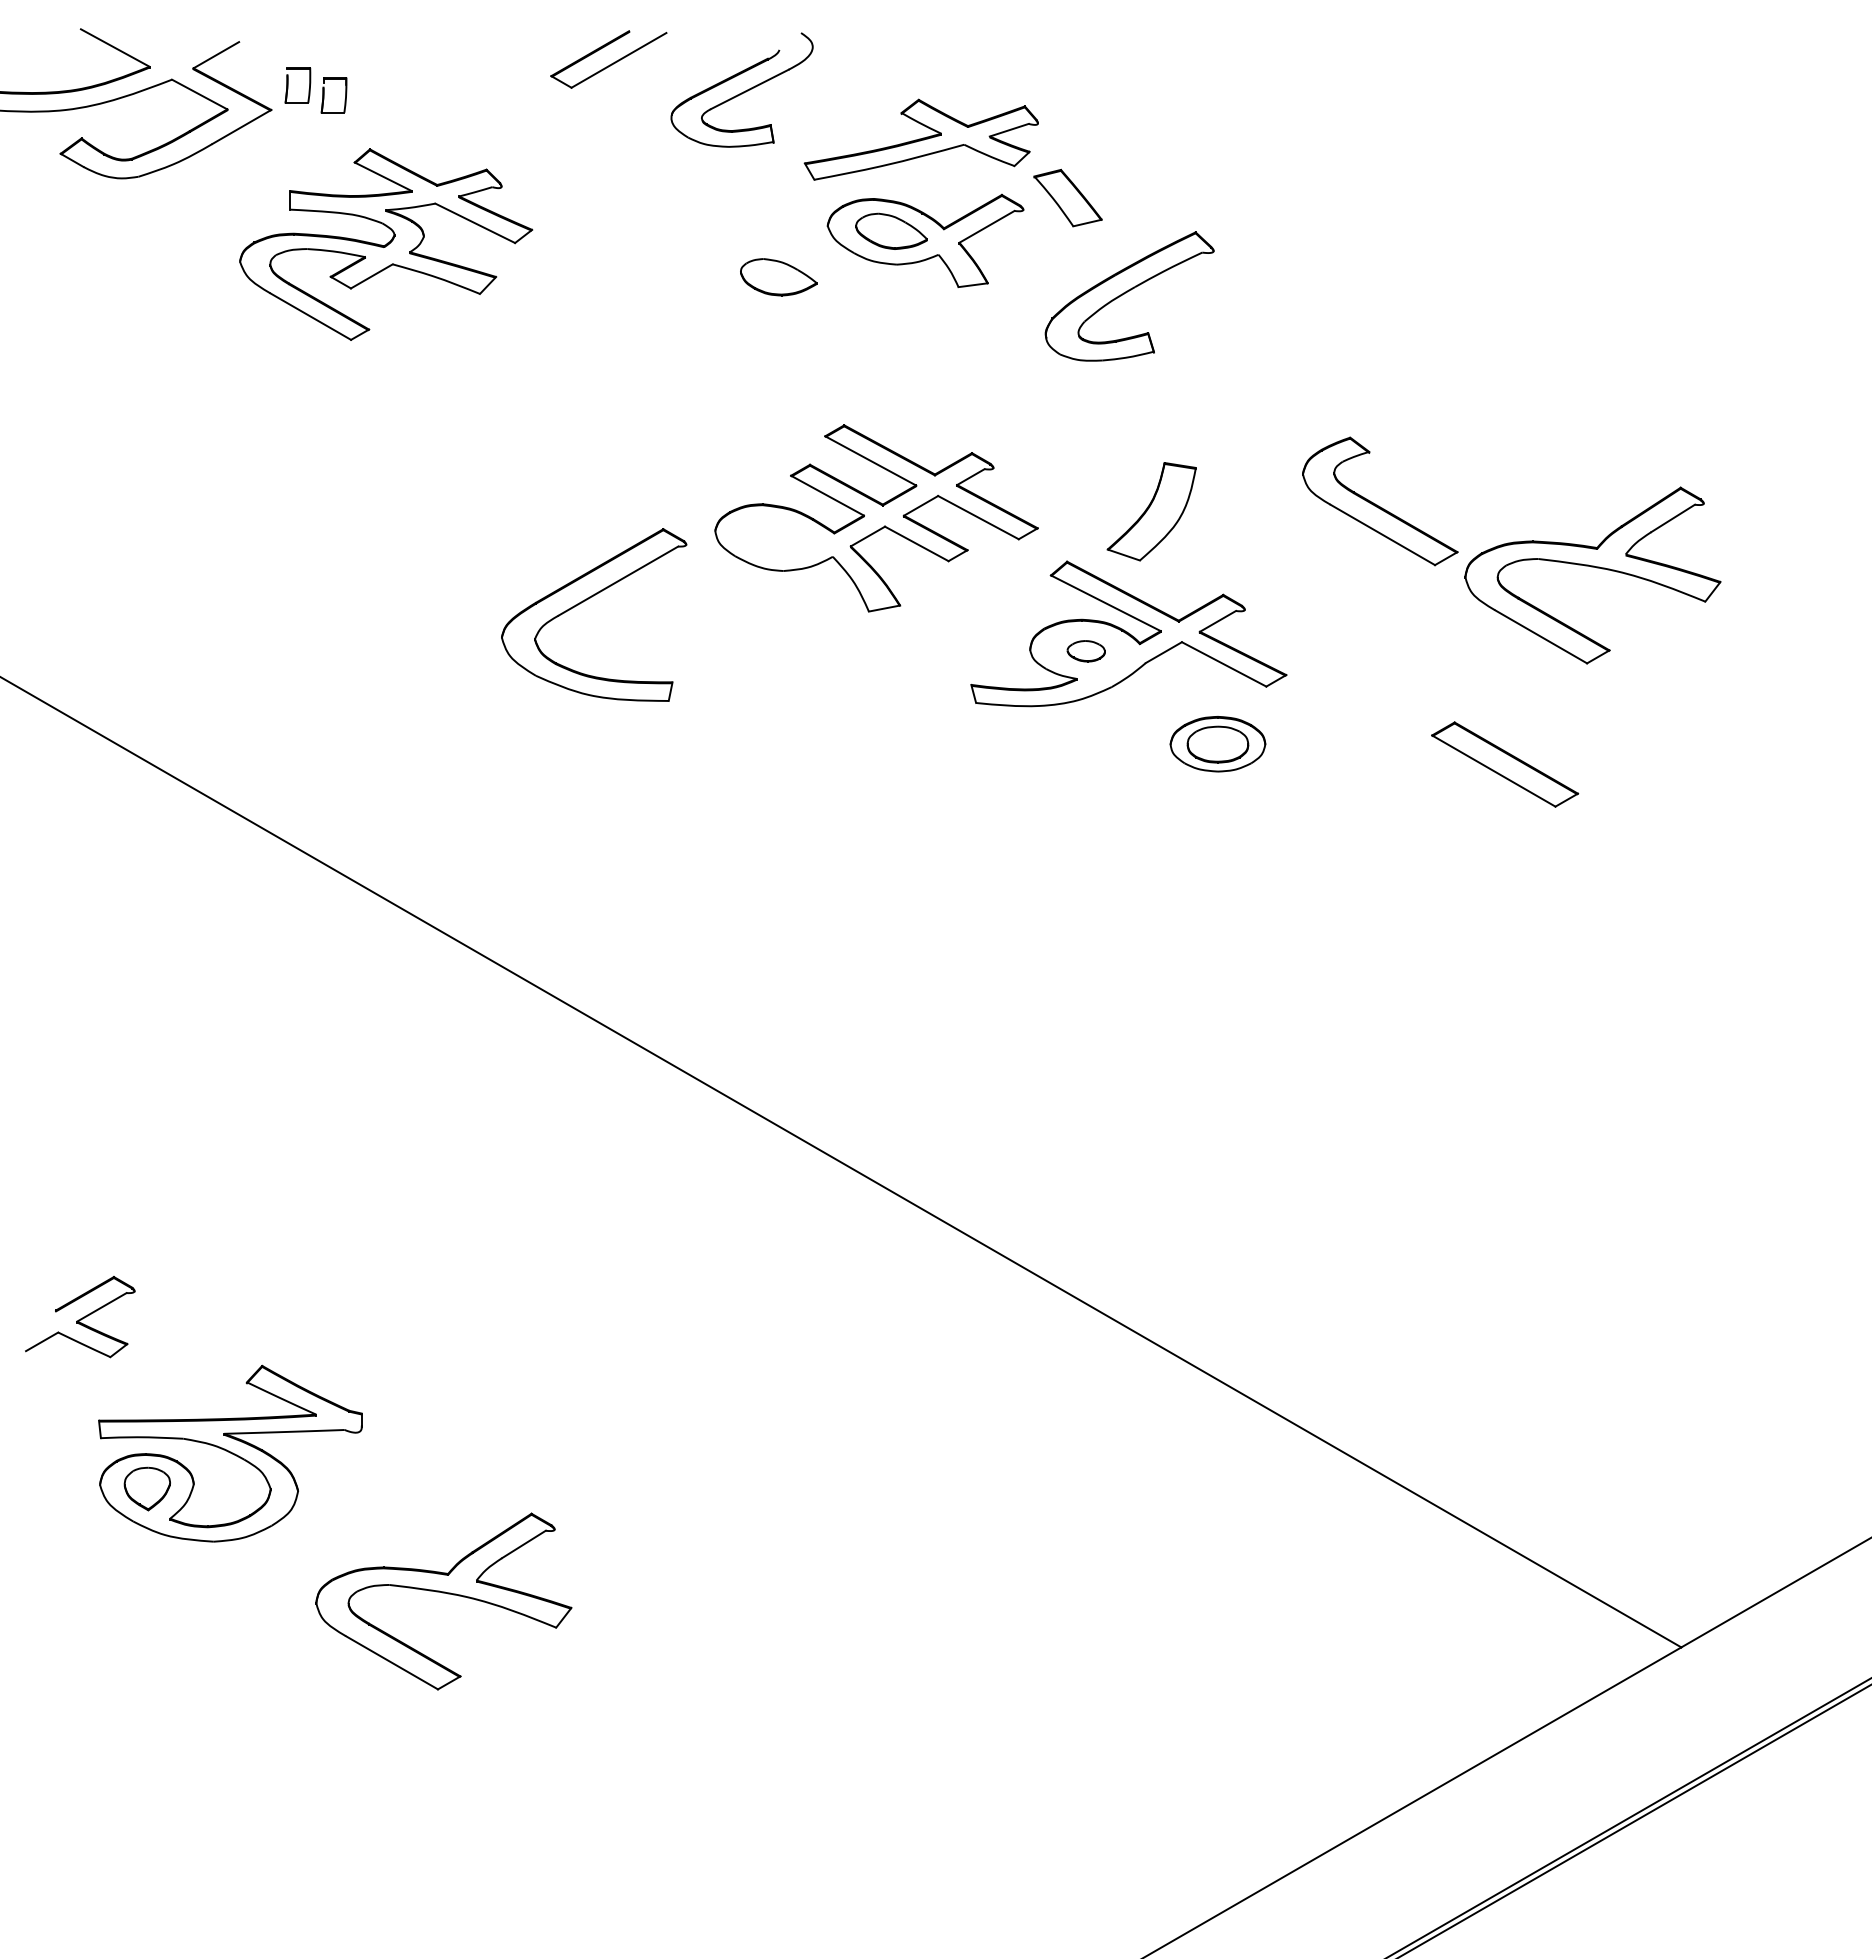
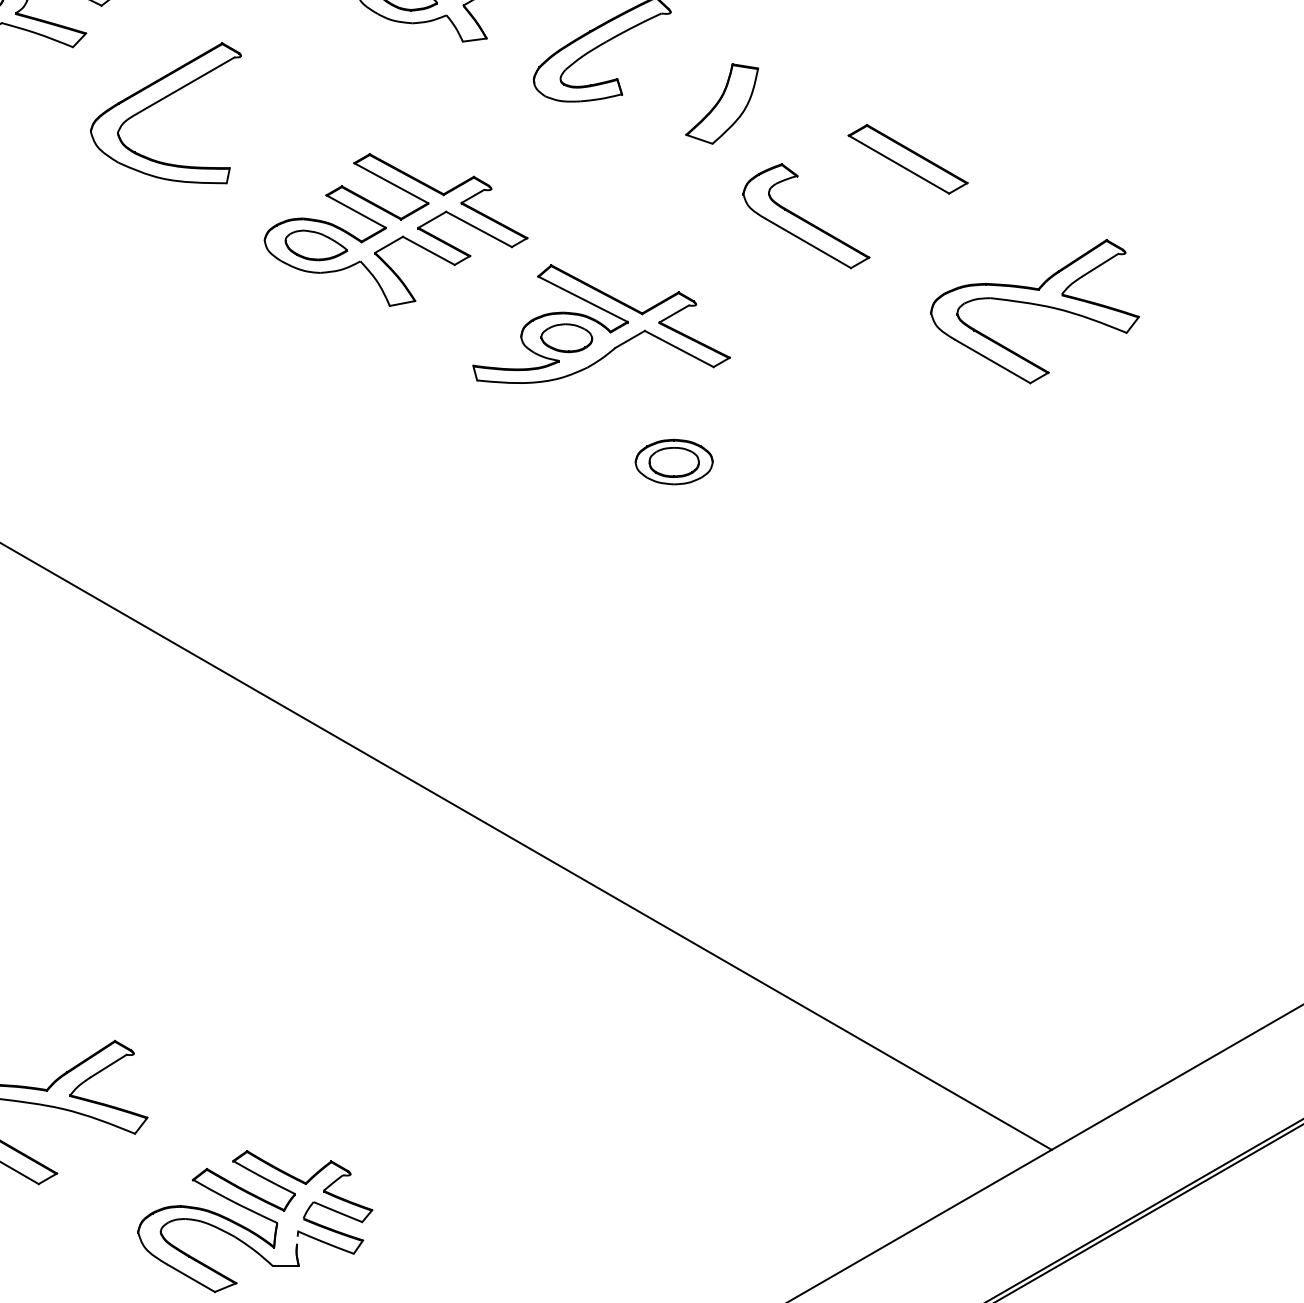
part: (778, 277) -> (316, 245), moved
part: (1151, 511) -> (721, 103), moved
part: (1592, 567) -> (1034, 305), moved
part: (585, 601) -> (158, 102), moved
part: (1086, 651) -> (567, 338), size x1.67
part: (1217, 744) -> (673, 462), moved
part: (1505, 764) -> (908, 159), moved
part: (707, 1727) -> (258, 1215), added

